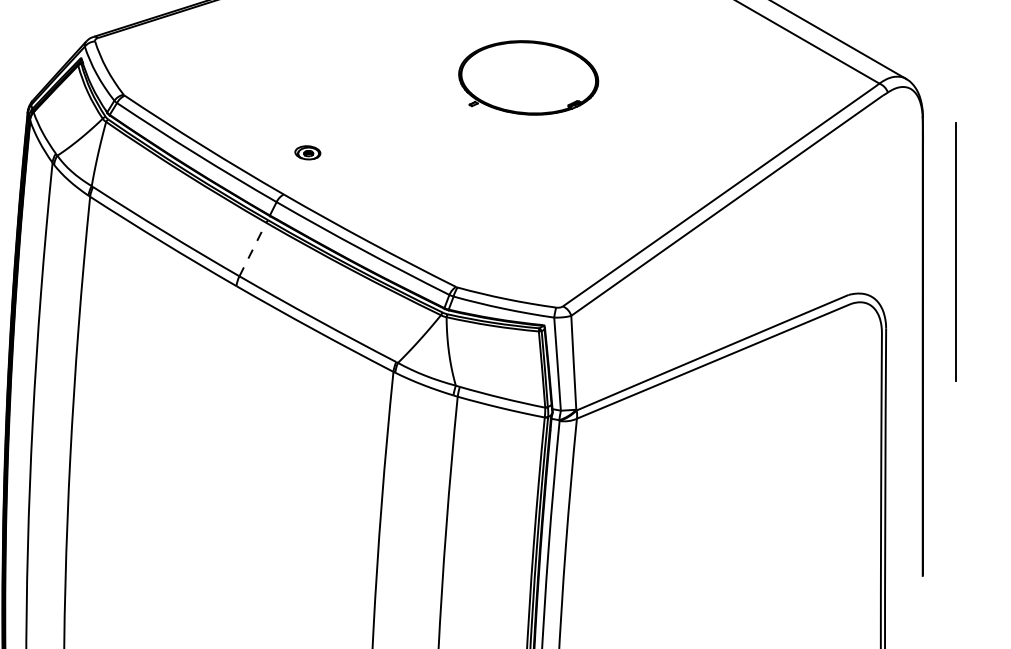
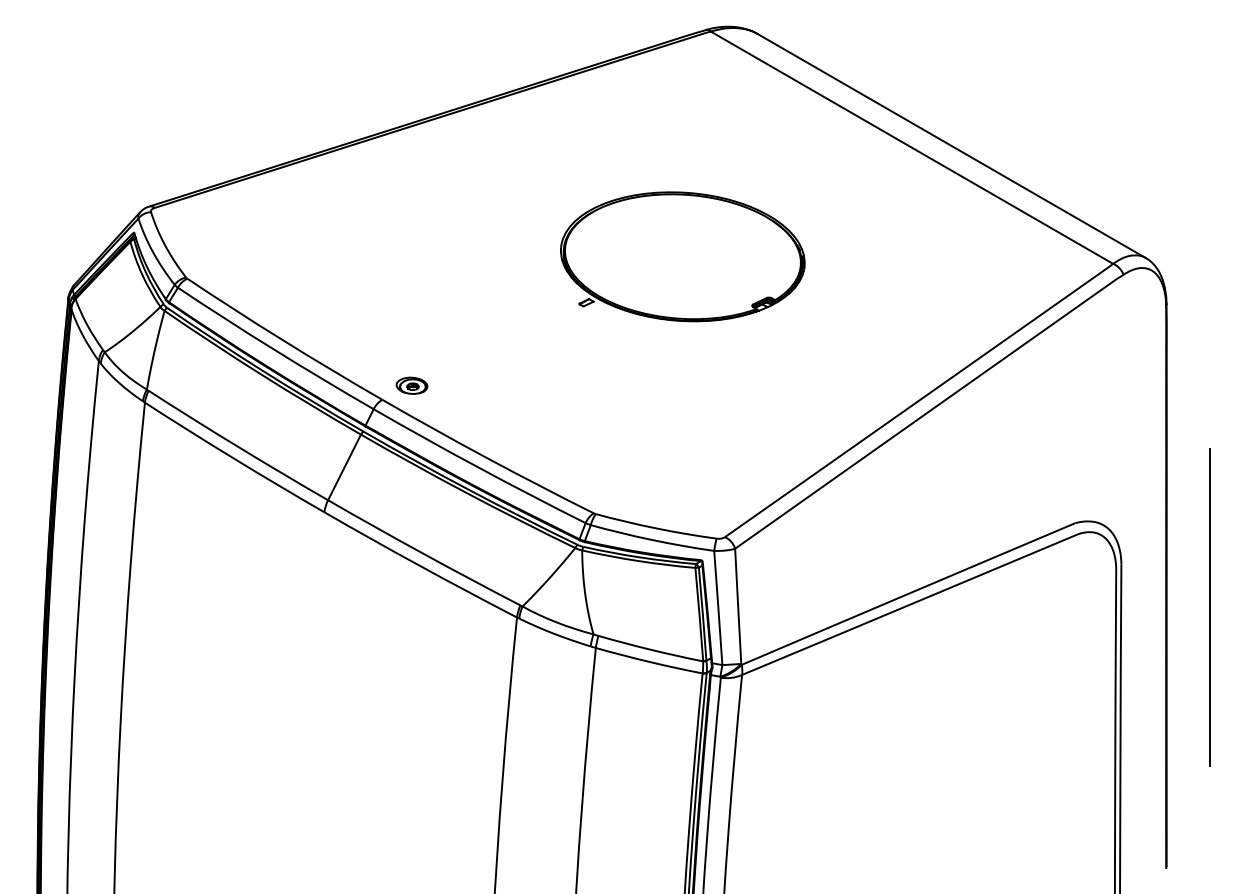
part: (528, 77) -> (682, 256), size x1.43
part: (307, 152) -> (411, 385), moved
line: (252, 249) -> (344, 467), dashed -> solid
line: (955, 252) -> (1209, 607), moved

